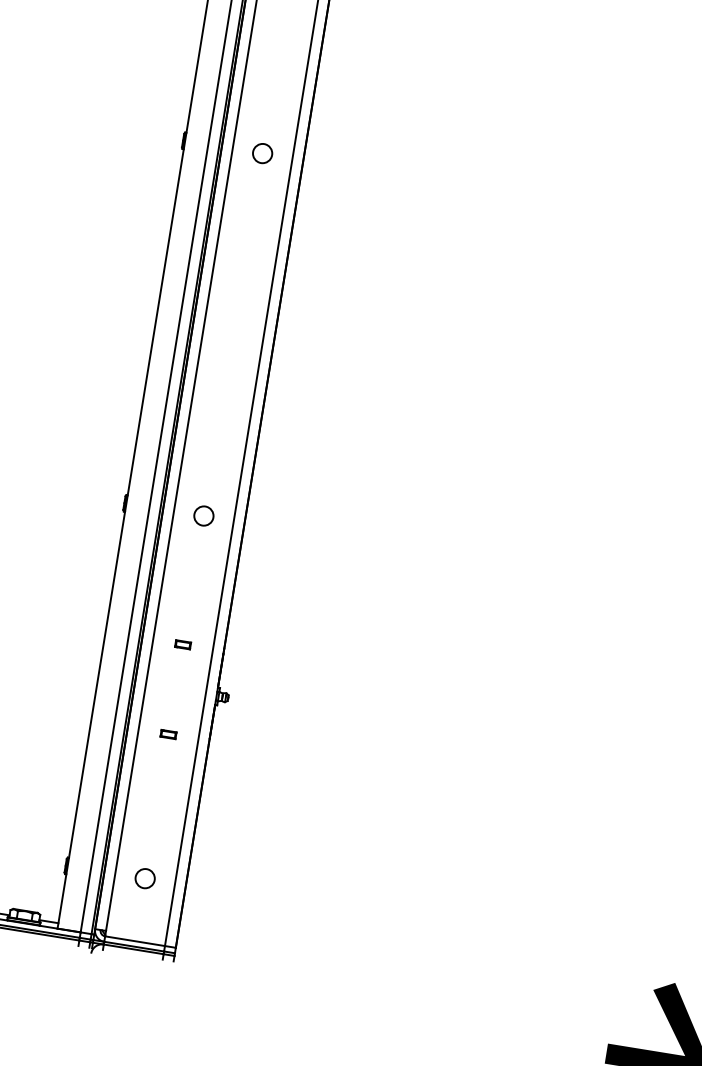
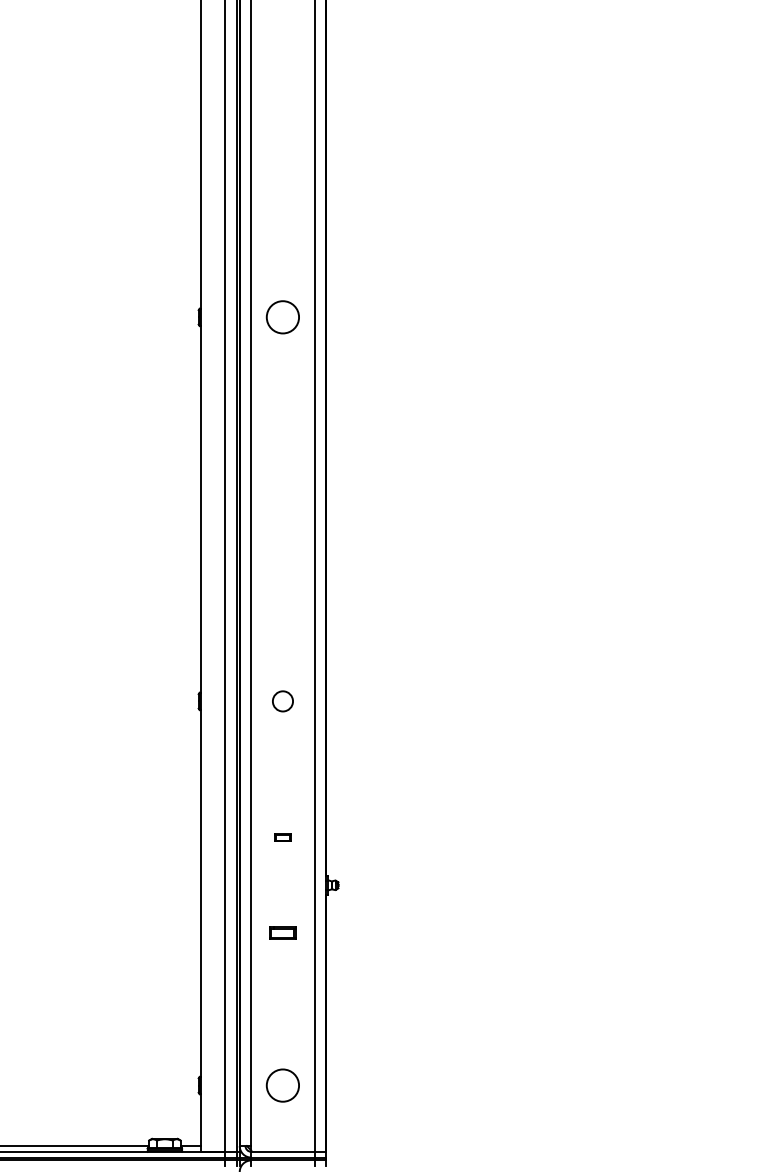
circle: (262, 153) -> (282, 317), size x1.6
part: (168, 734) -> (282, 932), size x1.6
circle: (144, 878) -> (282, 1085), size x1.6

